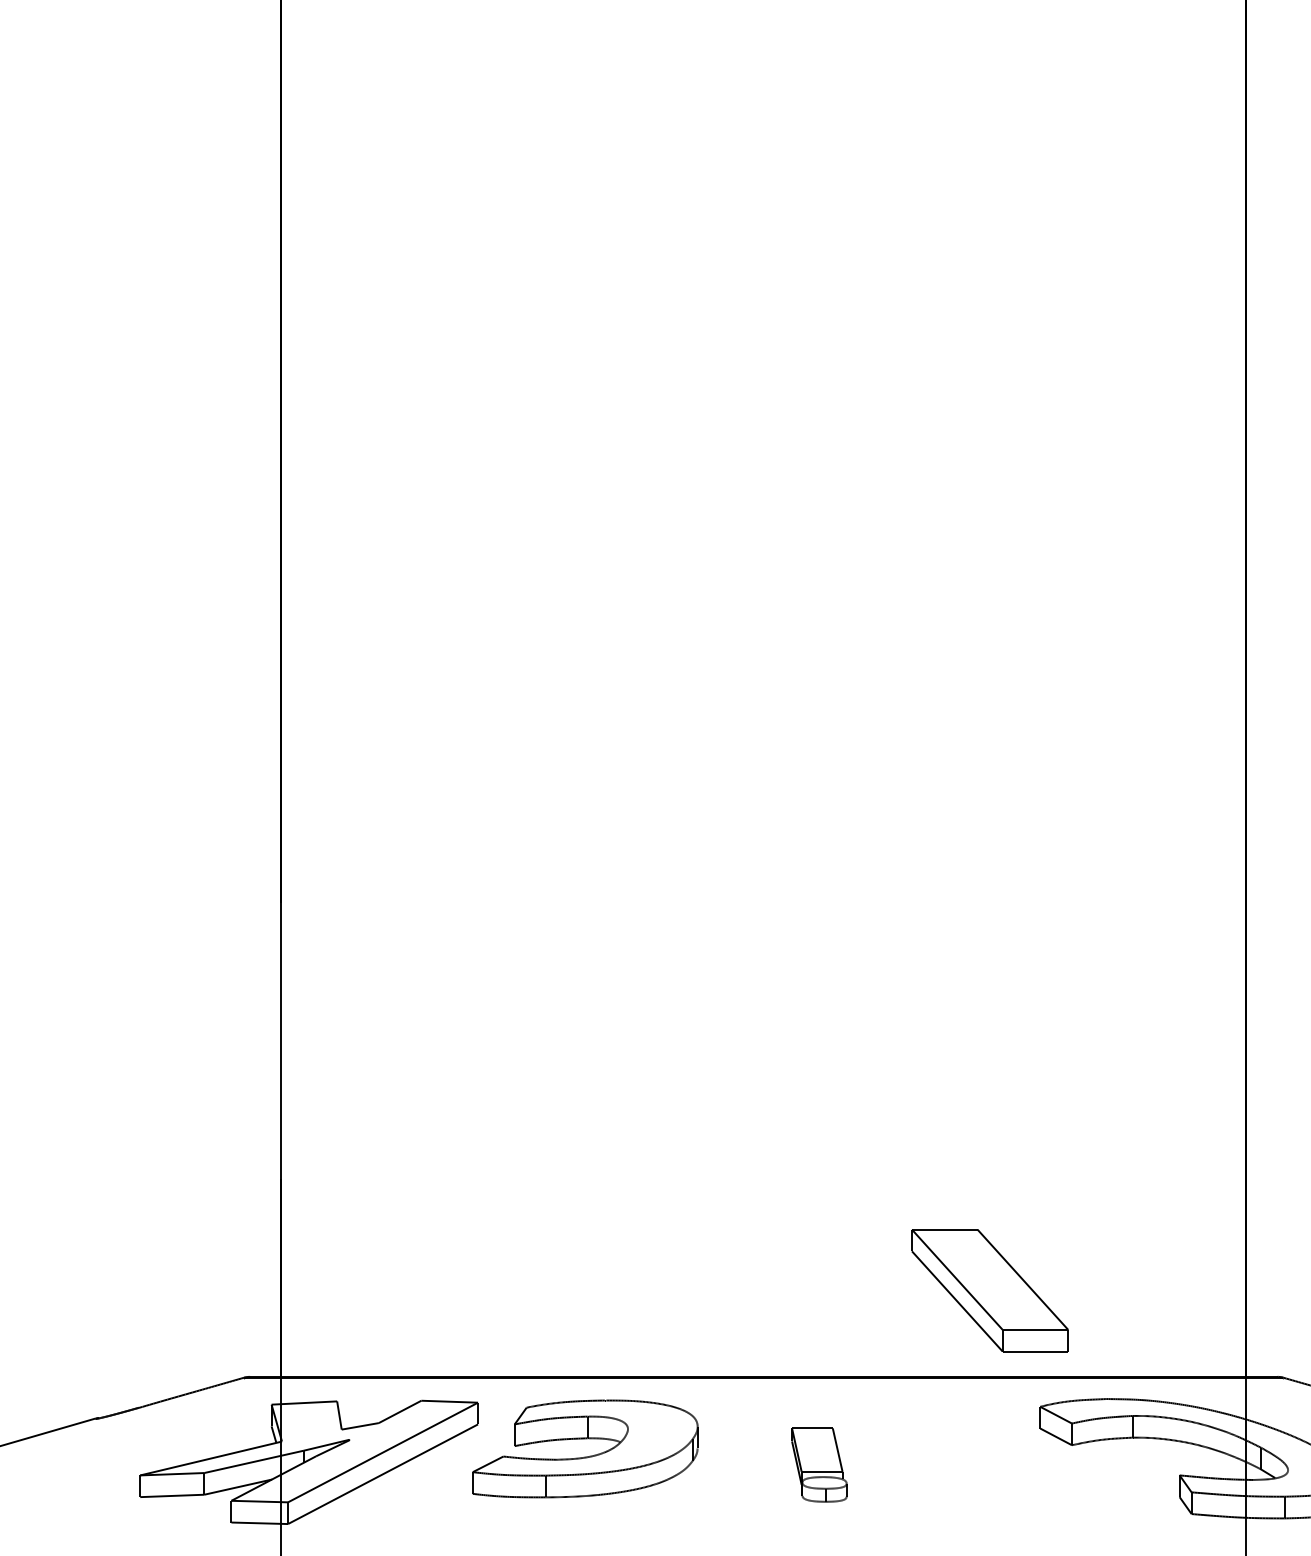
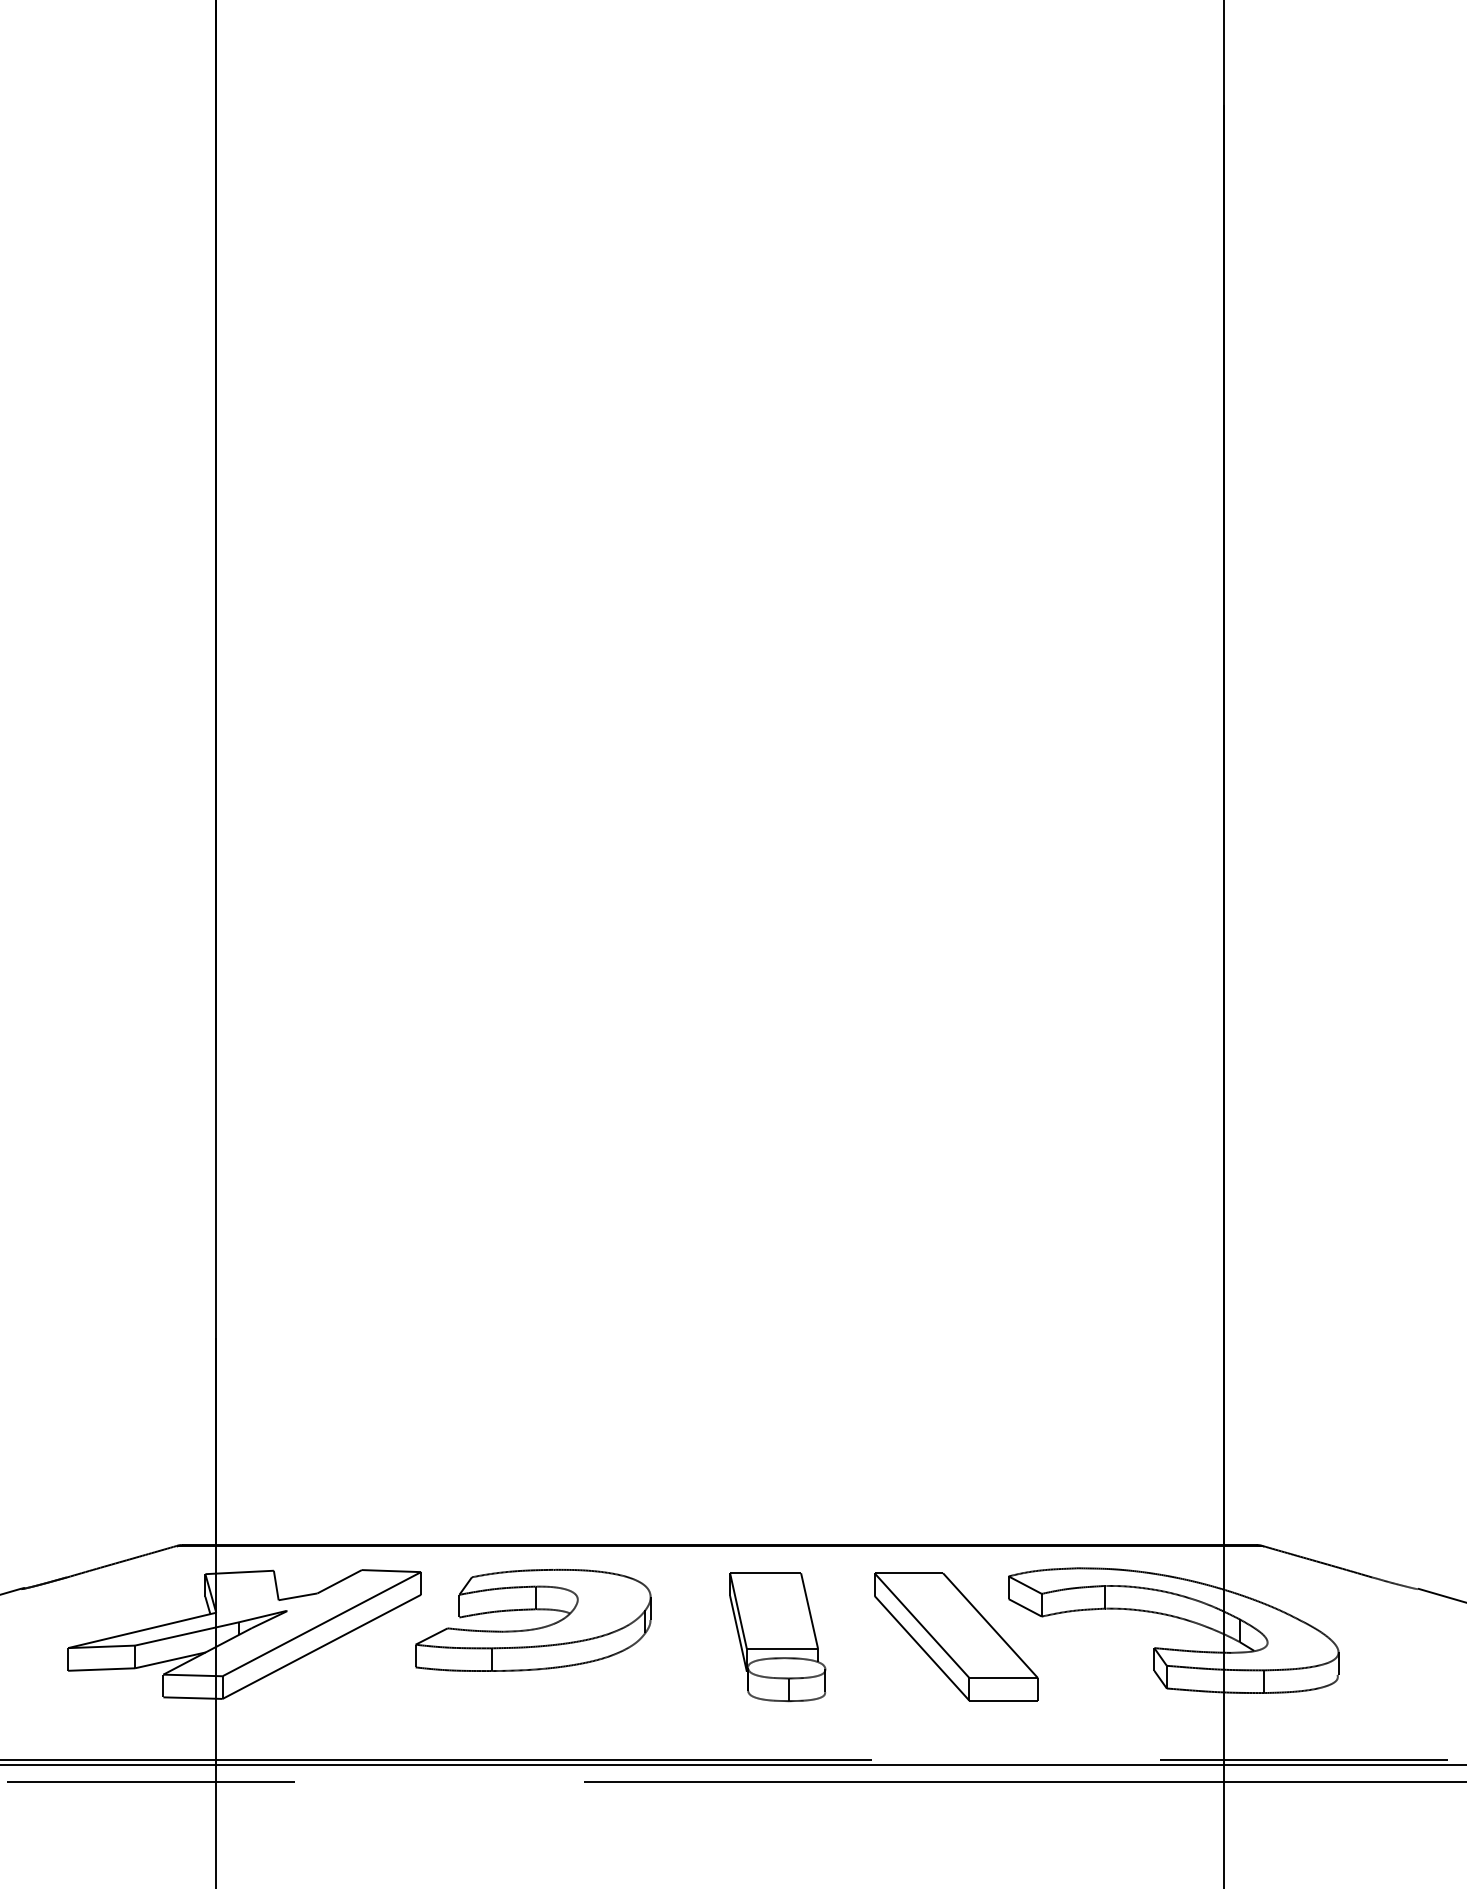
part: (990, 1290) -> (956, 1636), moved
part: (819, 1465) -> (777, 1637), size x1.67

